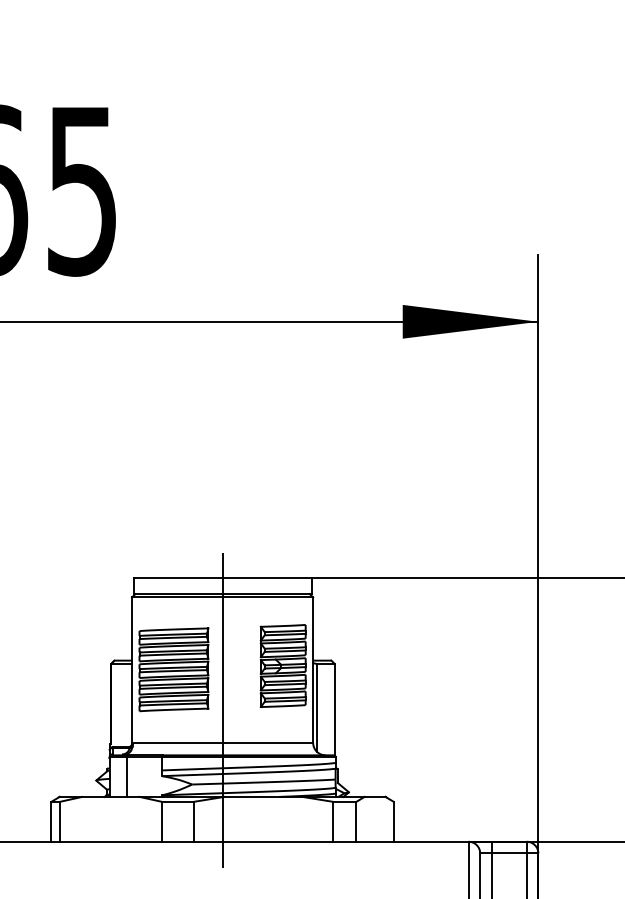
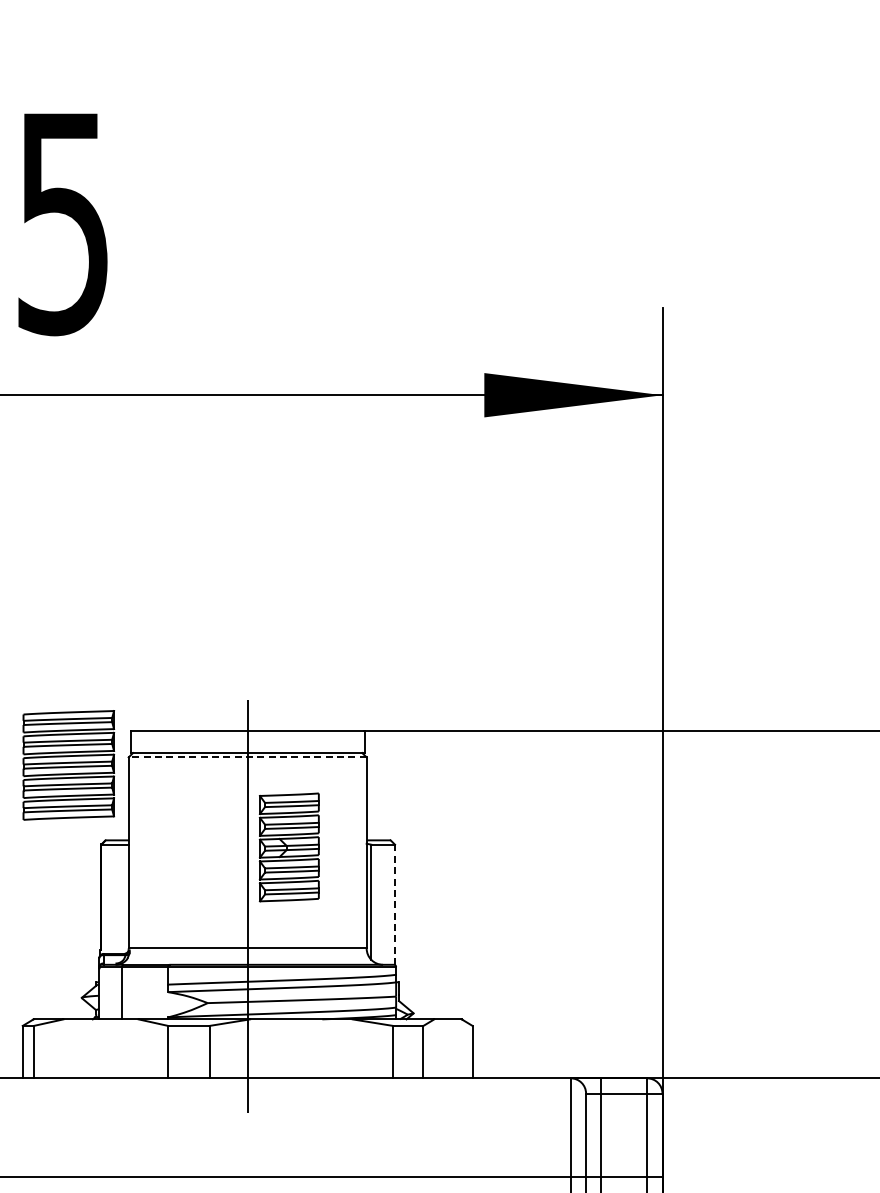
line: (222, 597) -> (247, 757), solid -> dashed
part: (282, 666) -> (288, 847), moved
part: (173, 669) -> (68, 765), moved
line: (335, 709) -> (395, 904), solid -> dashed

